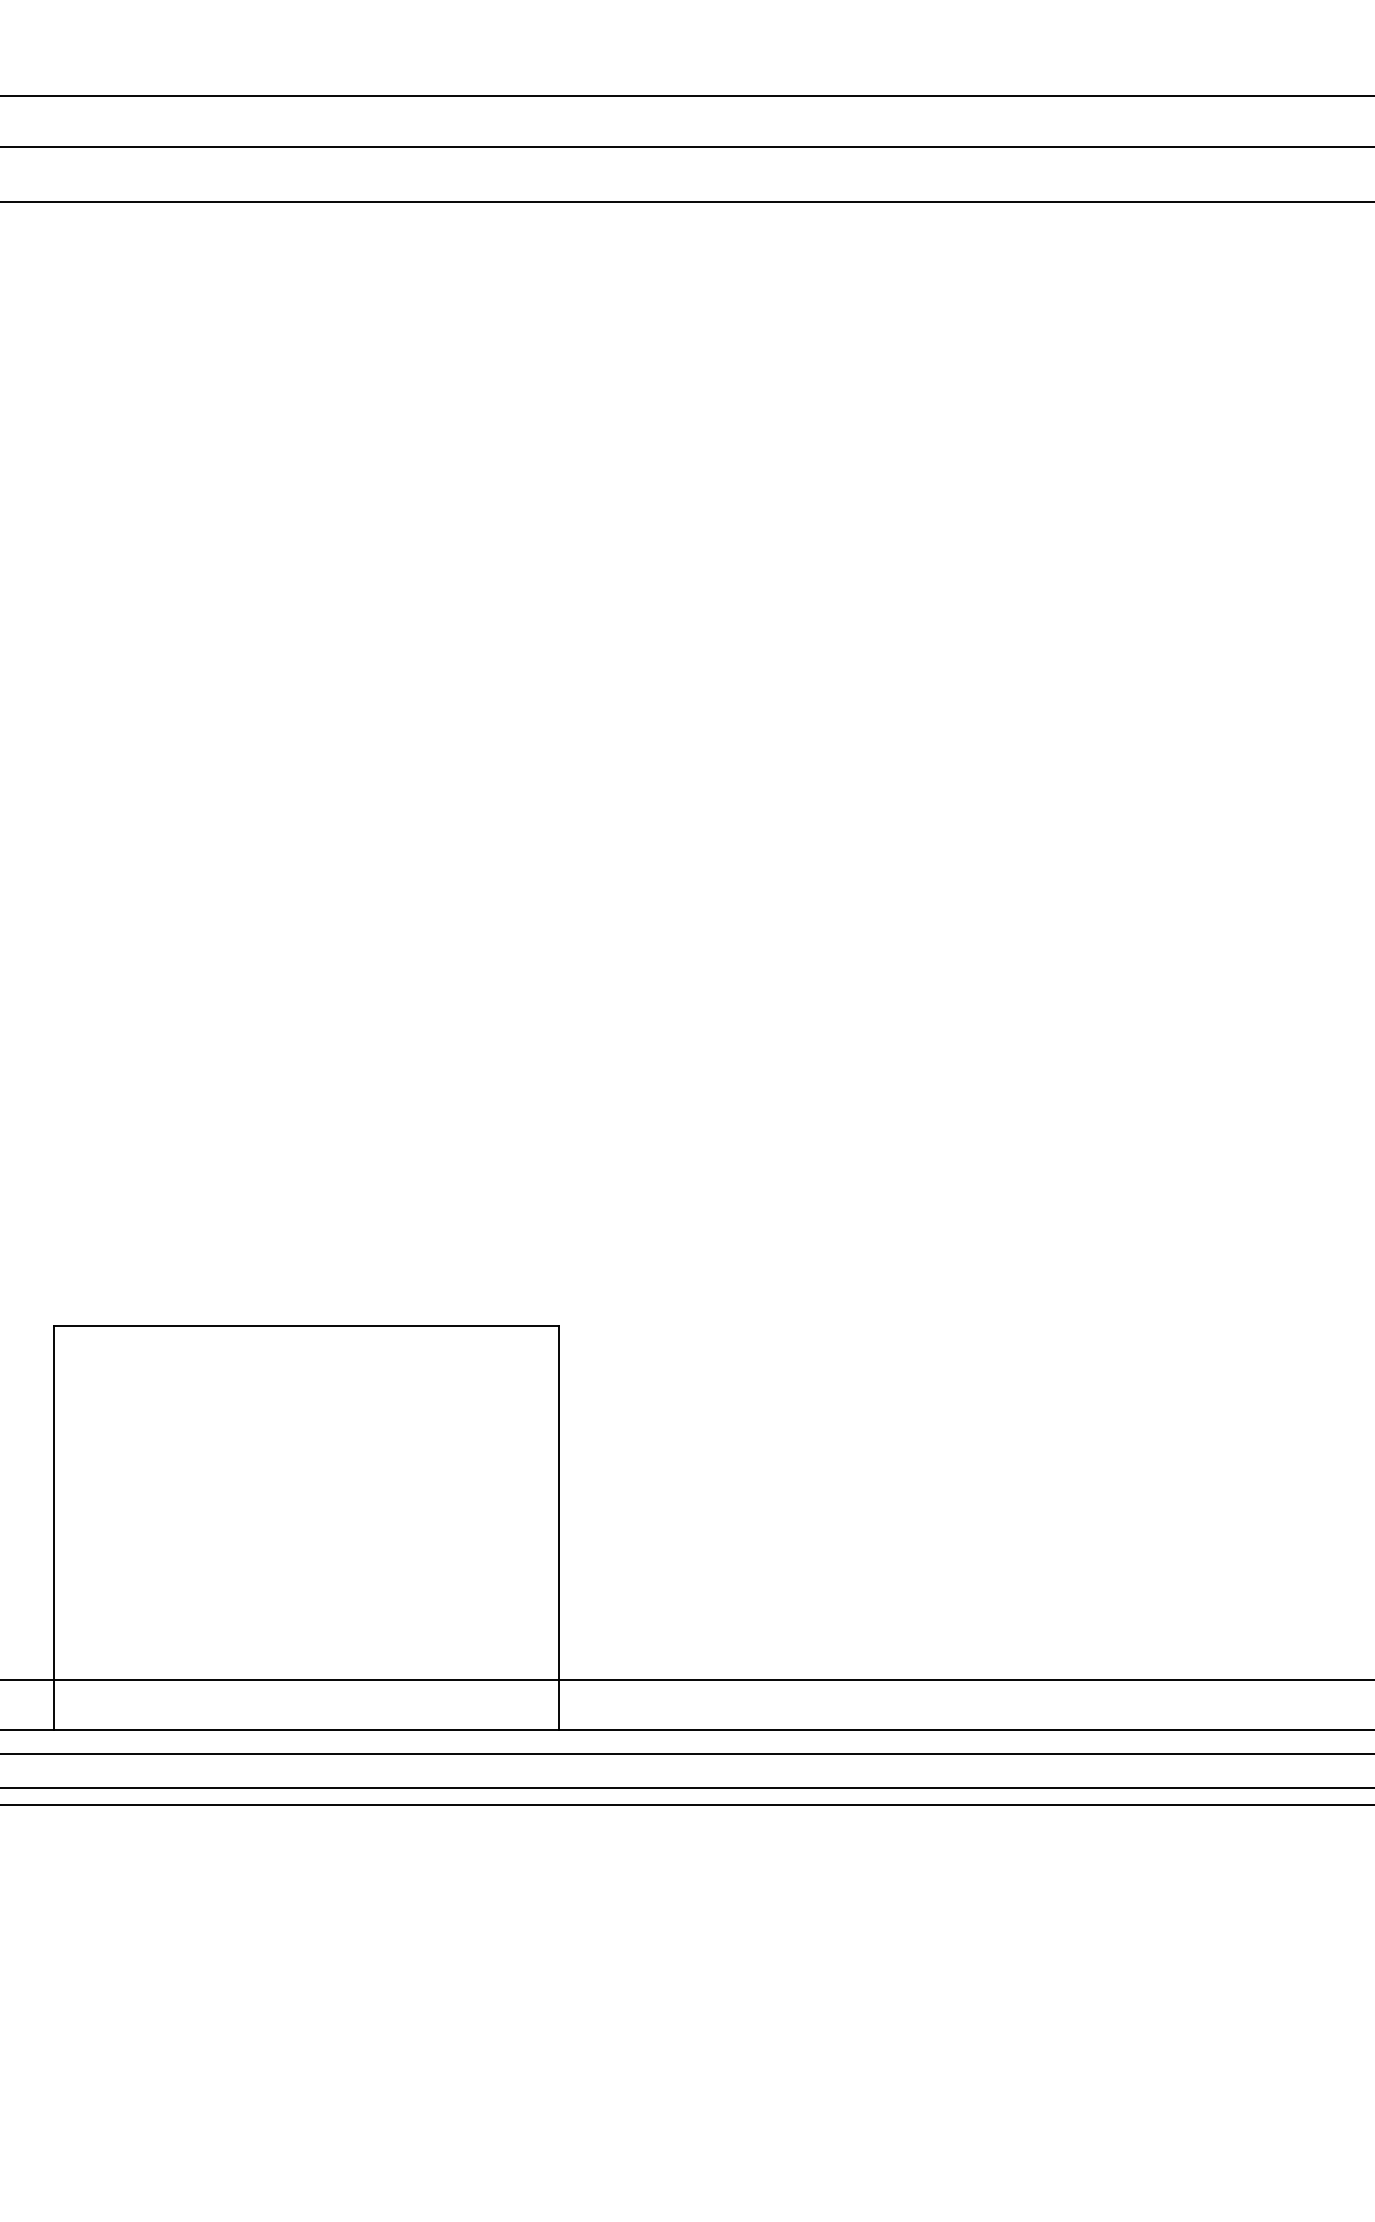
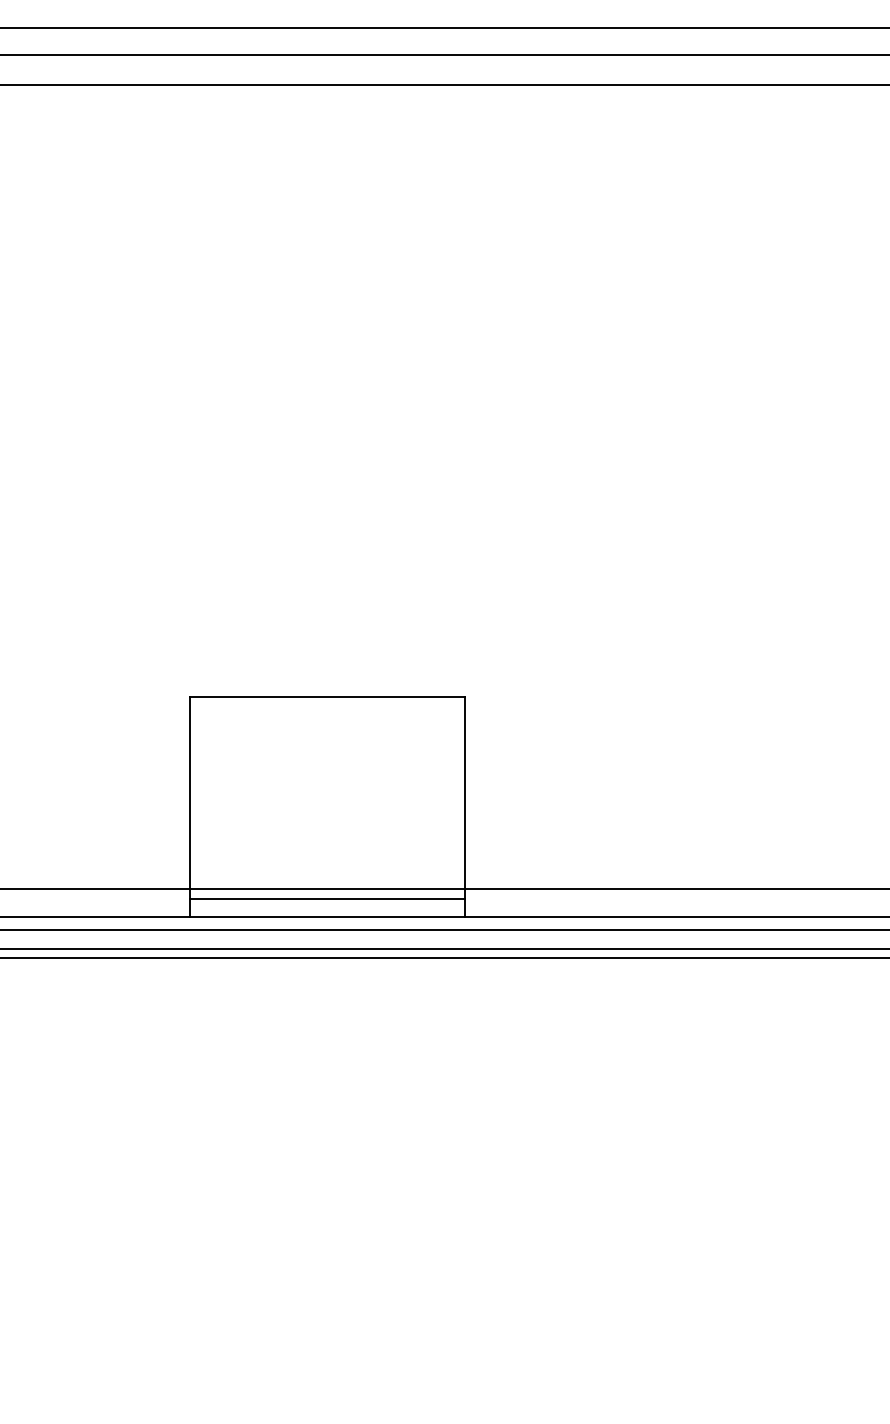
line: (305, 1696) -> (327, 898), added

